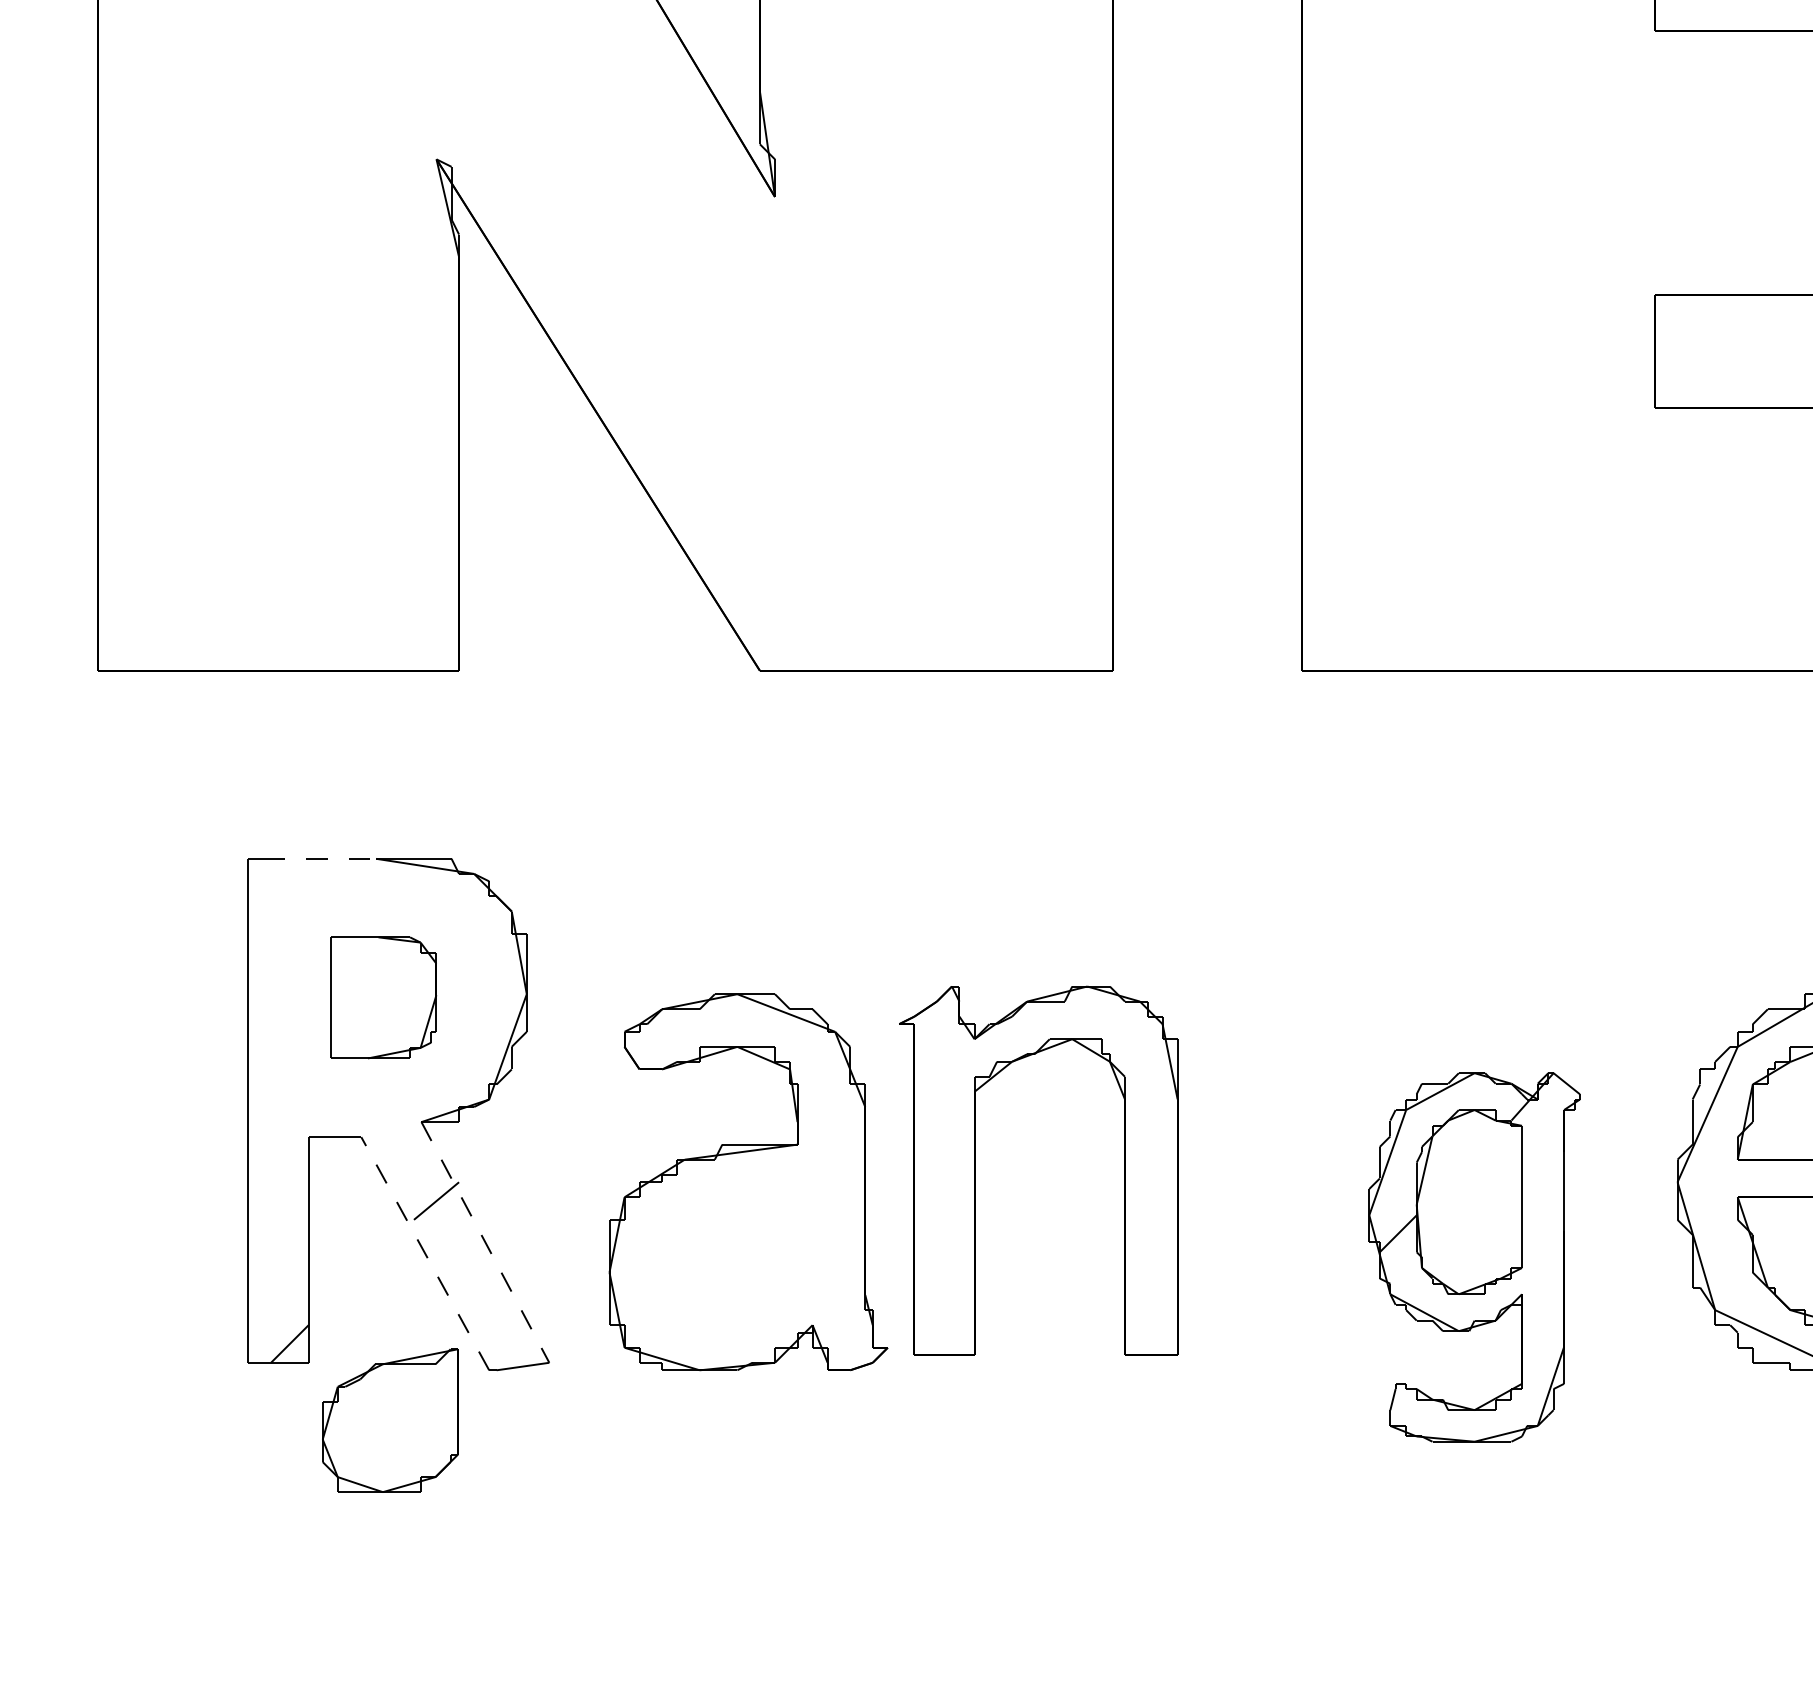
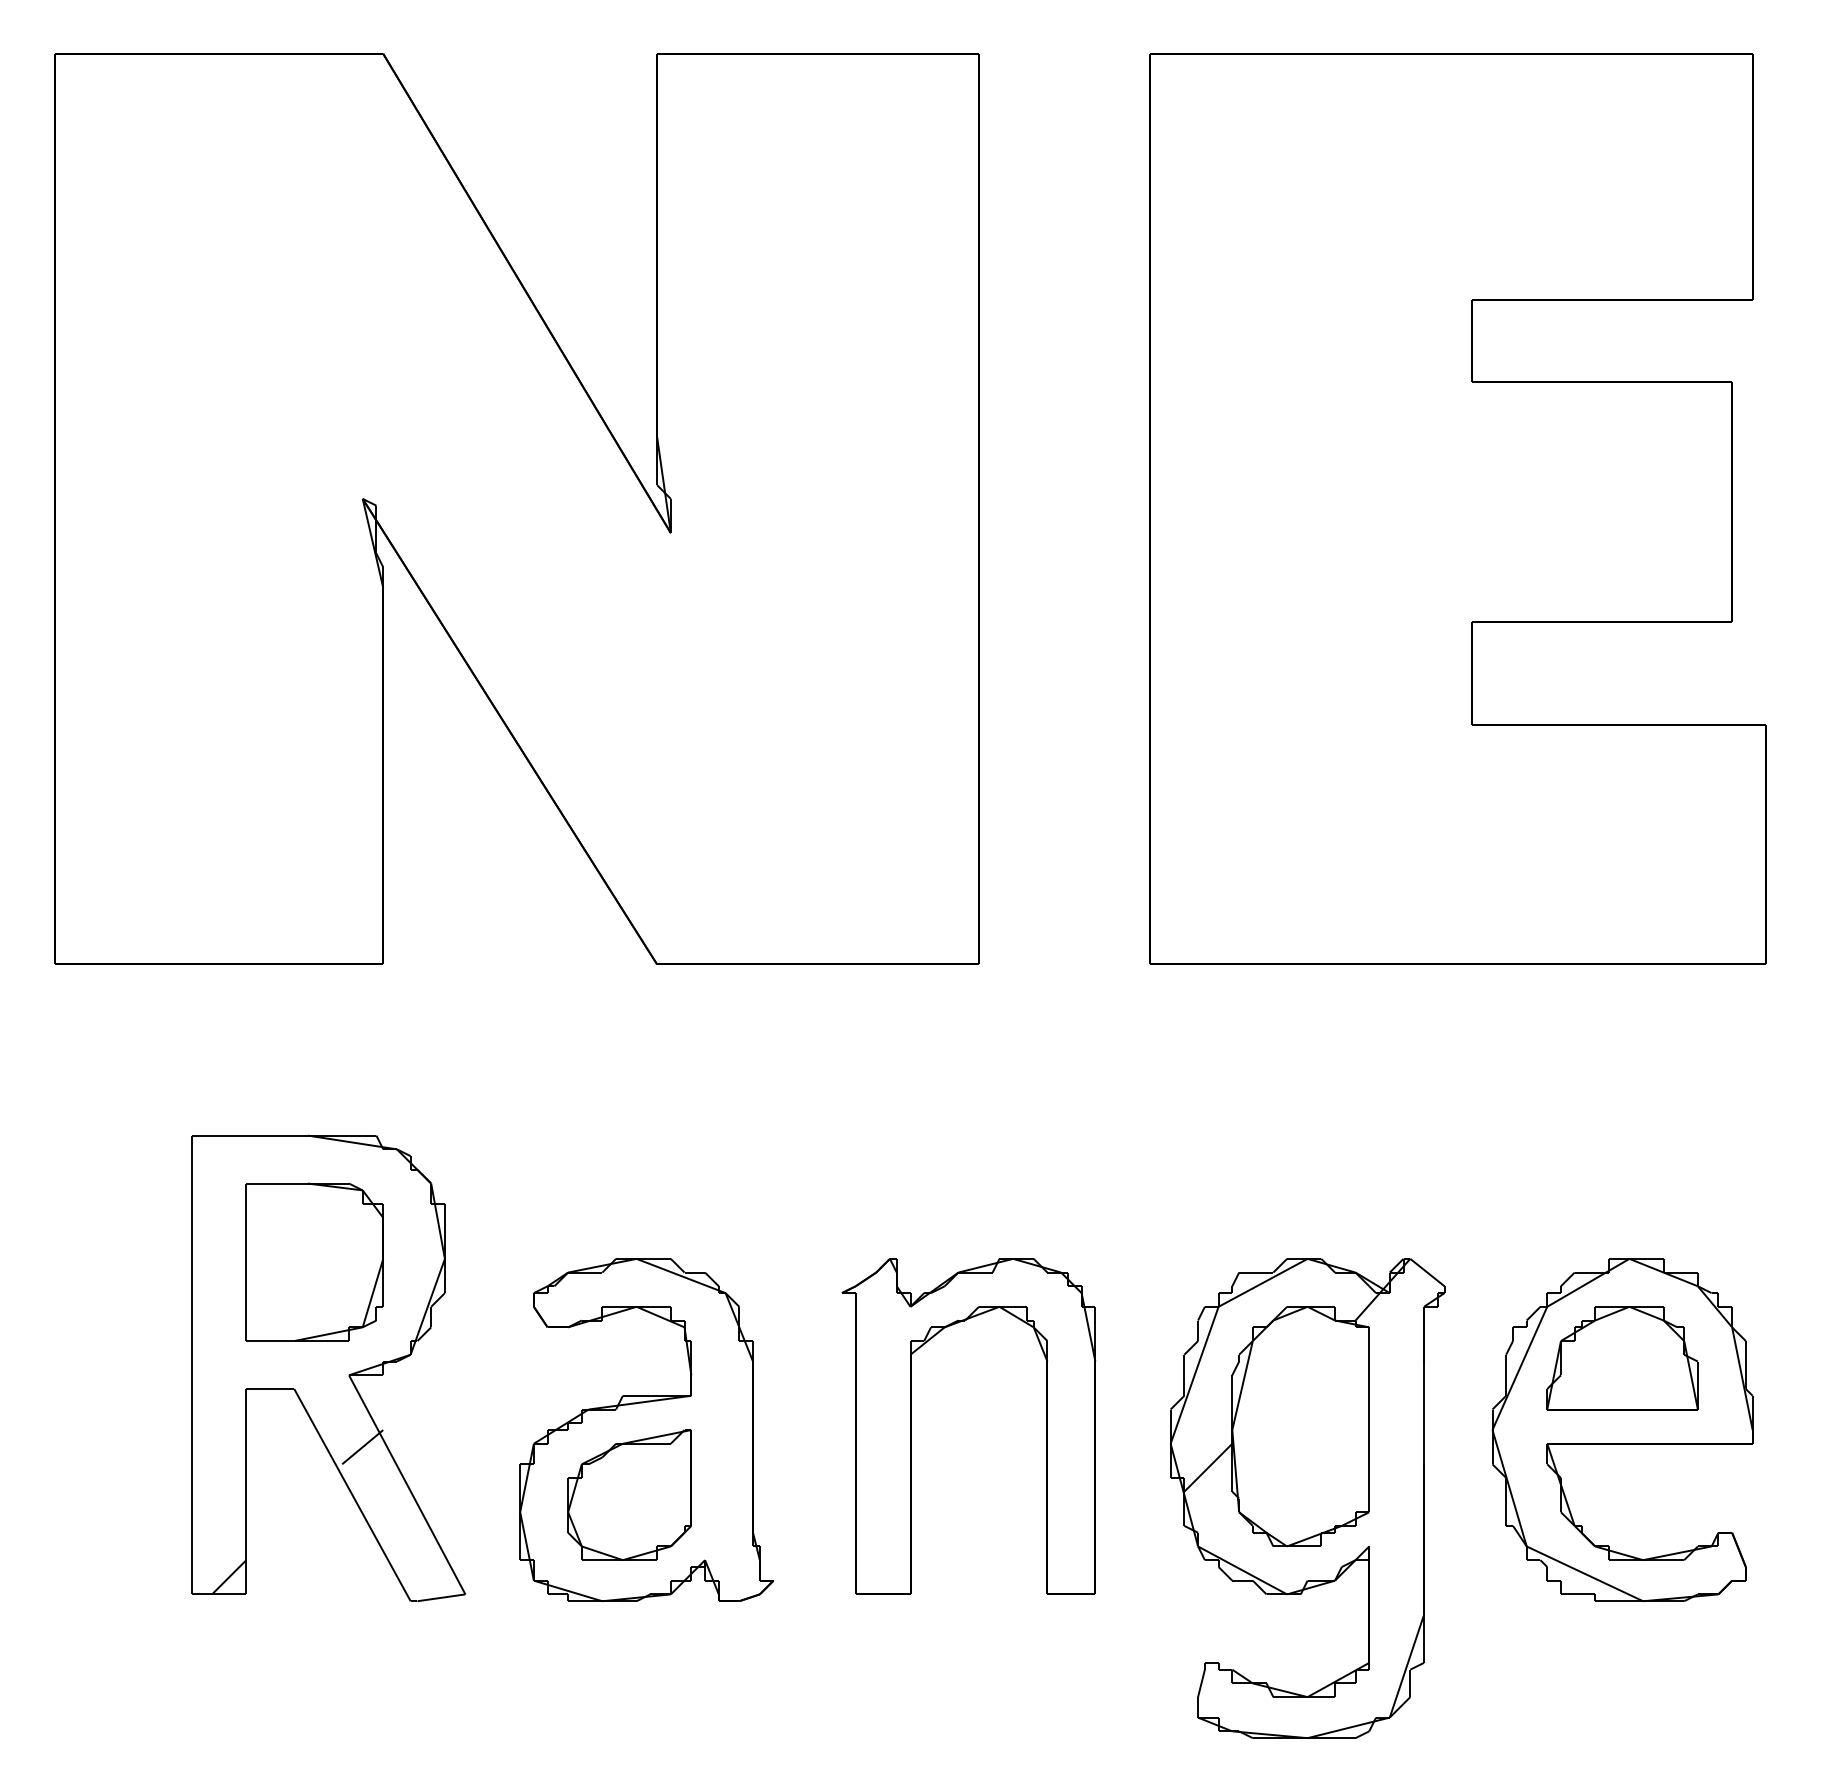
line: (320, 858) -> (257, 1135), dashed -> solid
part: (383, 997) -> (314, 1261), size x1.43
part: (975, 1170) -> (911, 1426), moved
line: (485, 1243) -> (407, 1485), dashed -> solid
line: (425, 1253) -> (352, 1494), dashed -> solid
part: (1474, 1257) -> (1307, 1498), size x1.43
part: (390, 1420) -> (629, 1494), moved

